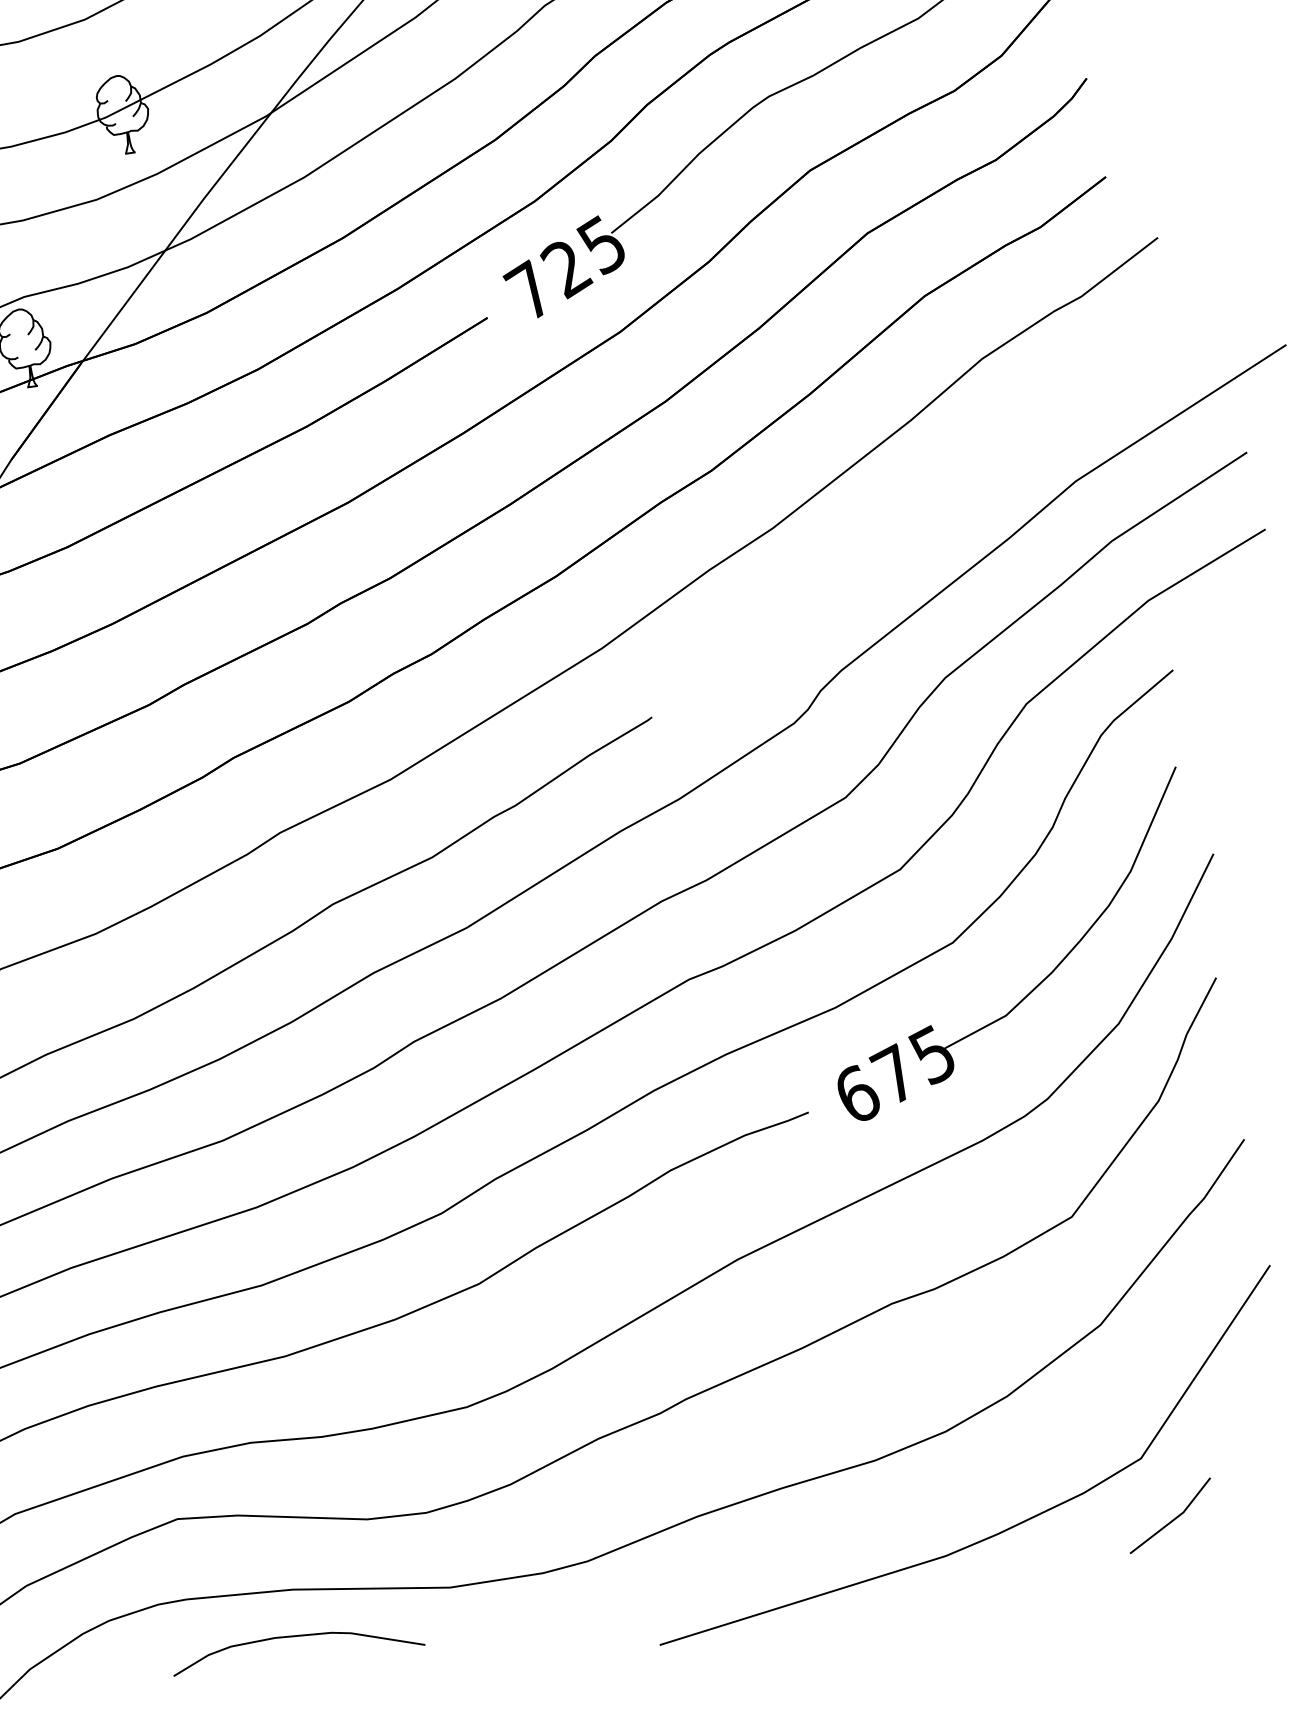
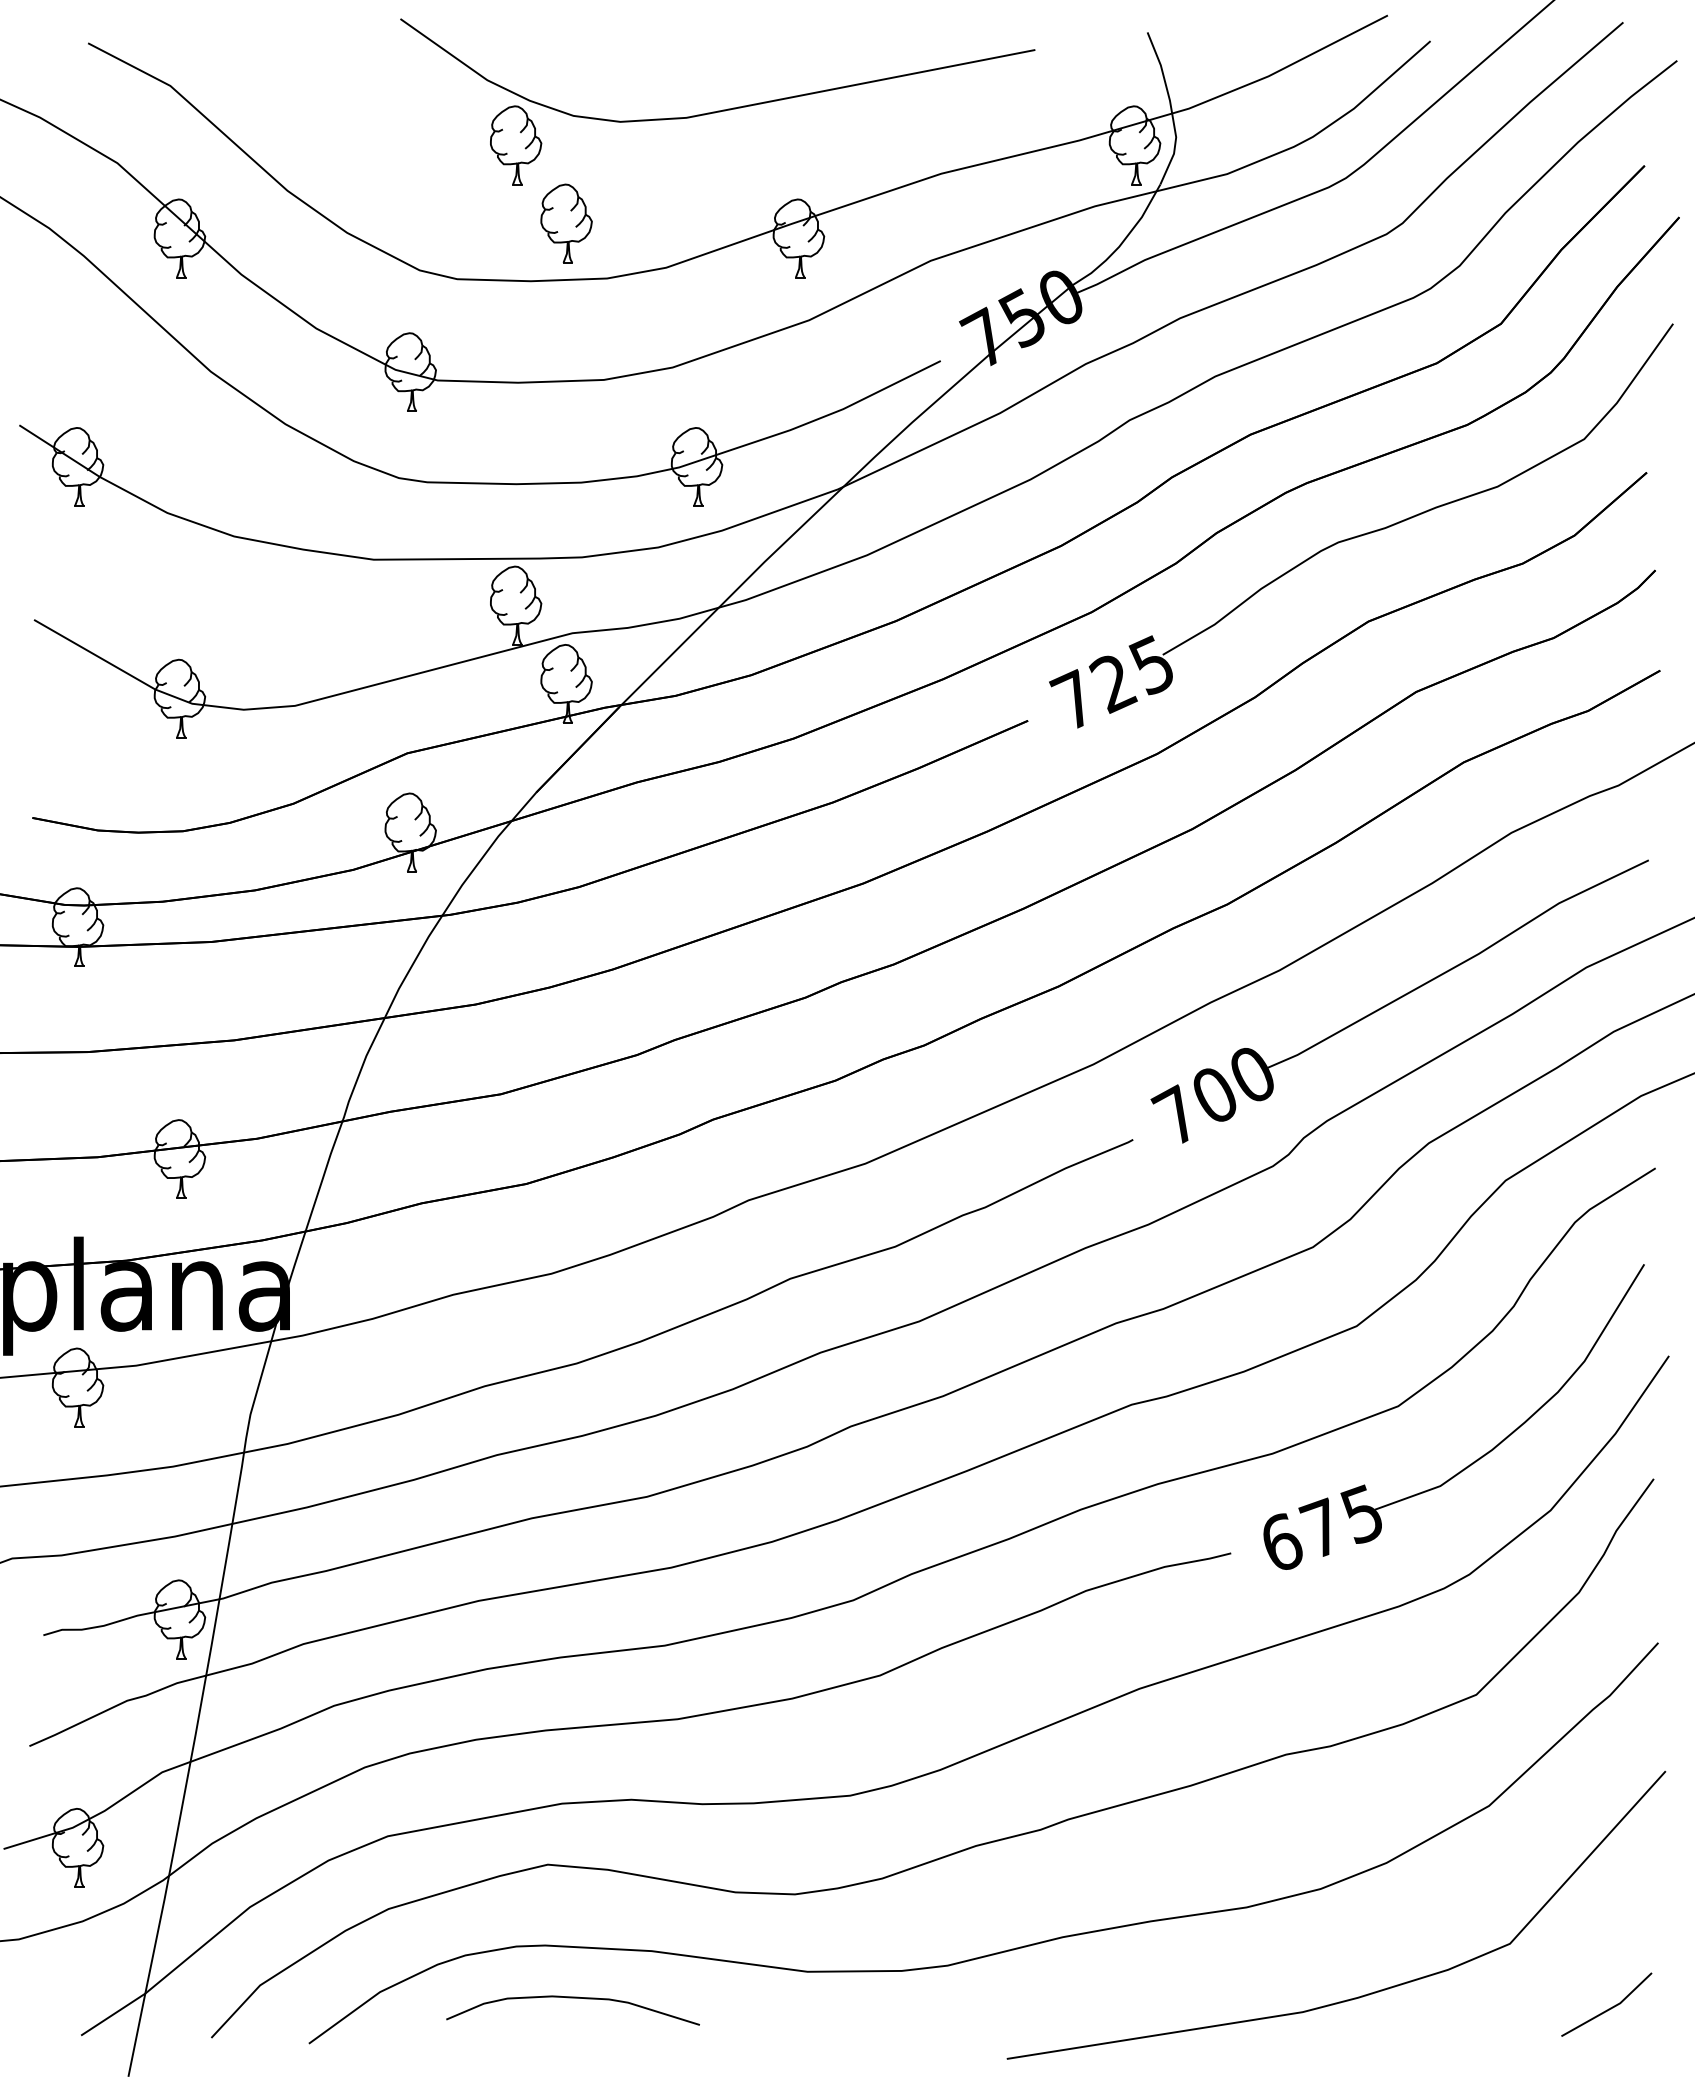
part: (895, 542) -> (1399, 1001), added
line: (1172, 1519) -> (1608, 2008), moved
curve: (295, 1637) -> (572, 1998), moved

